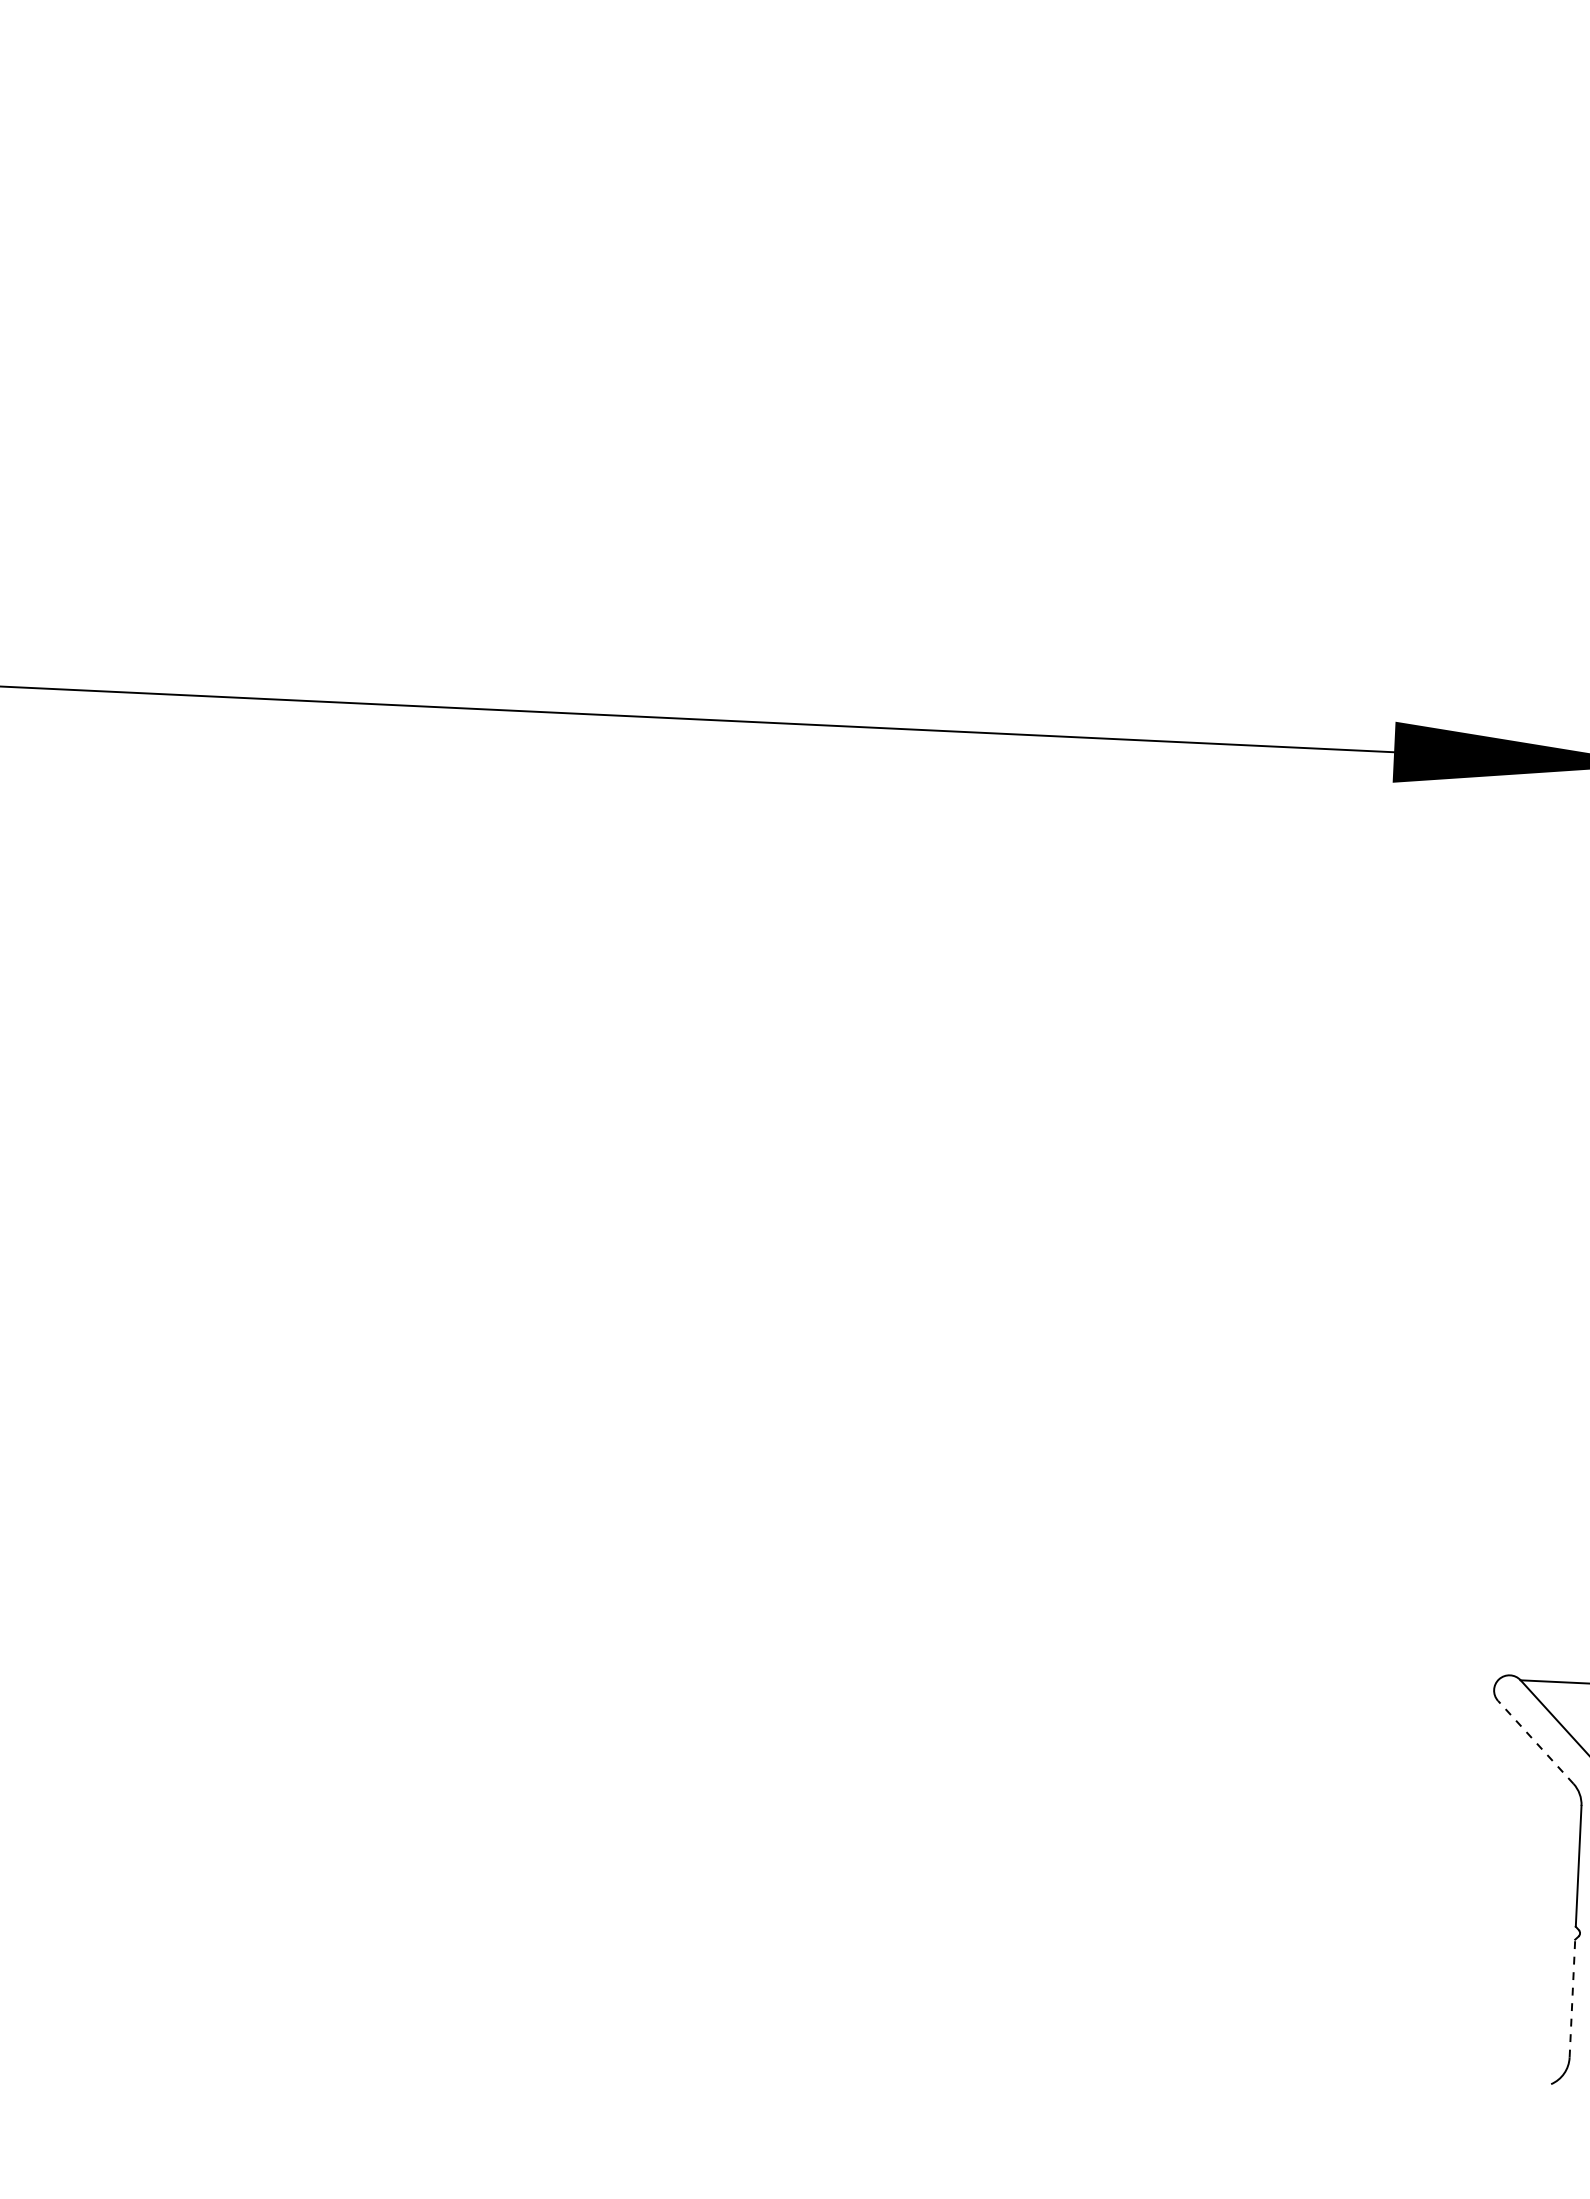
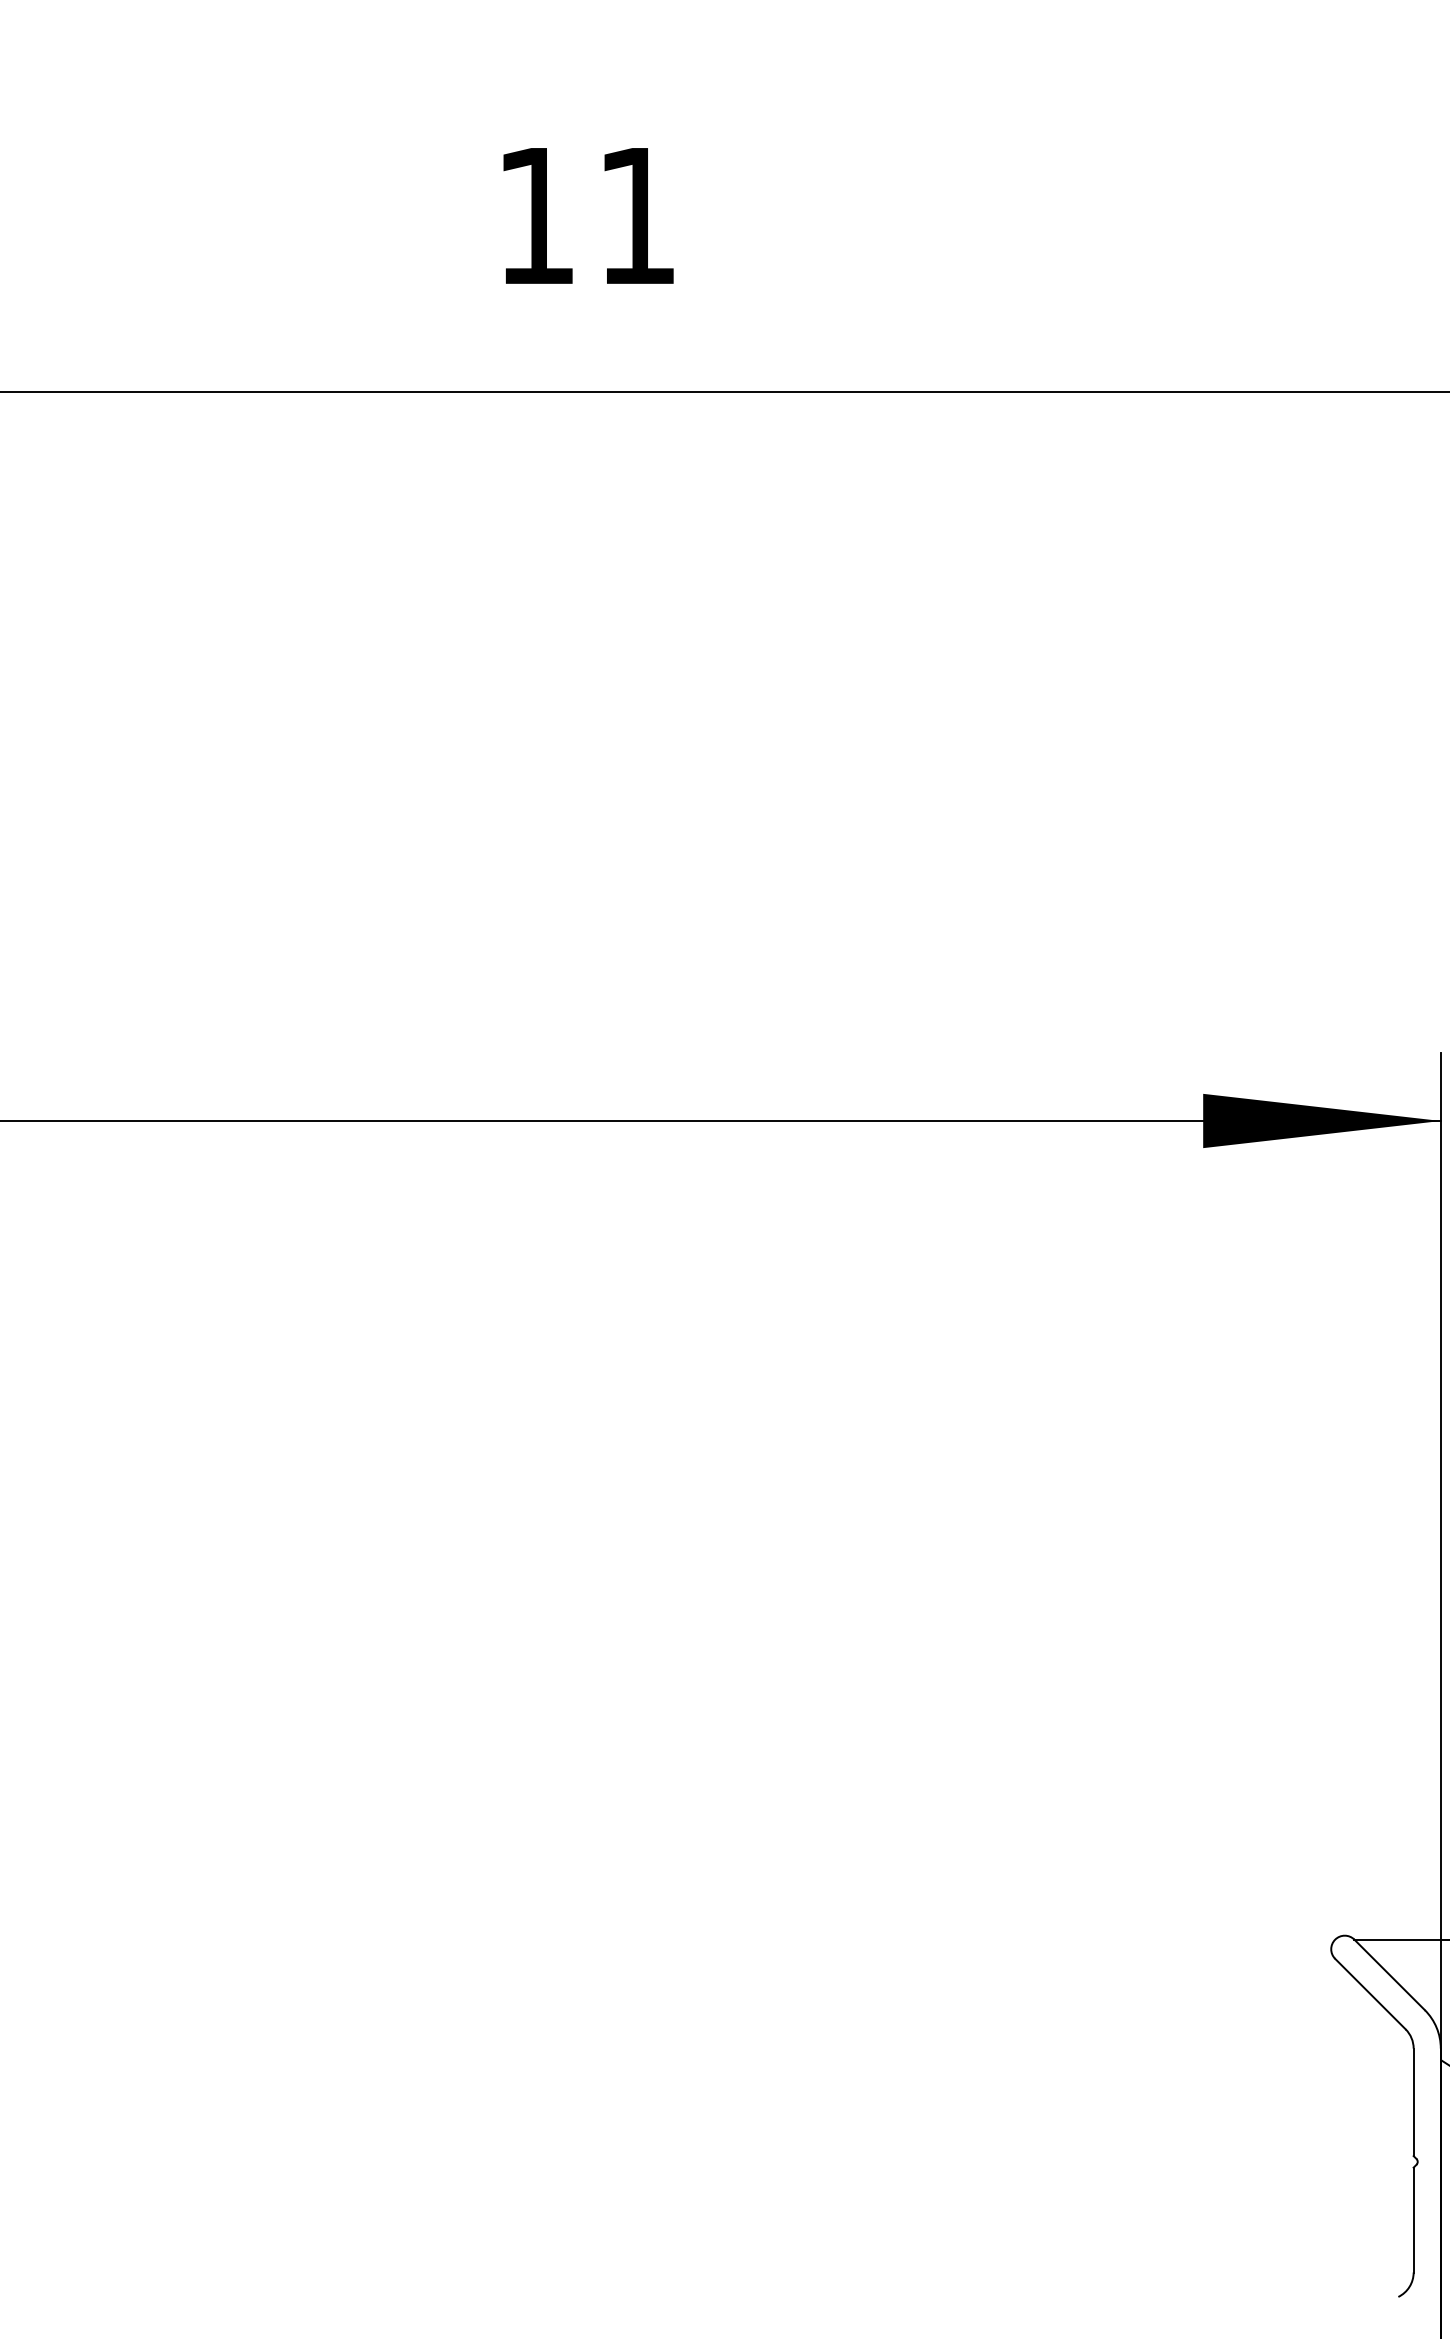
line: (1535, 1742) -> (1370, 1994), dashed -> solid
line: (1572, 1997) -> (1413, 2219), dashed -> solid

